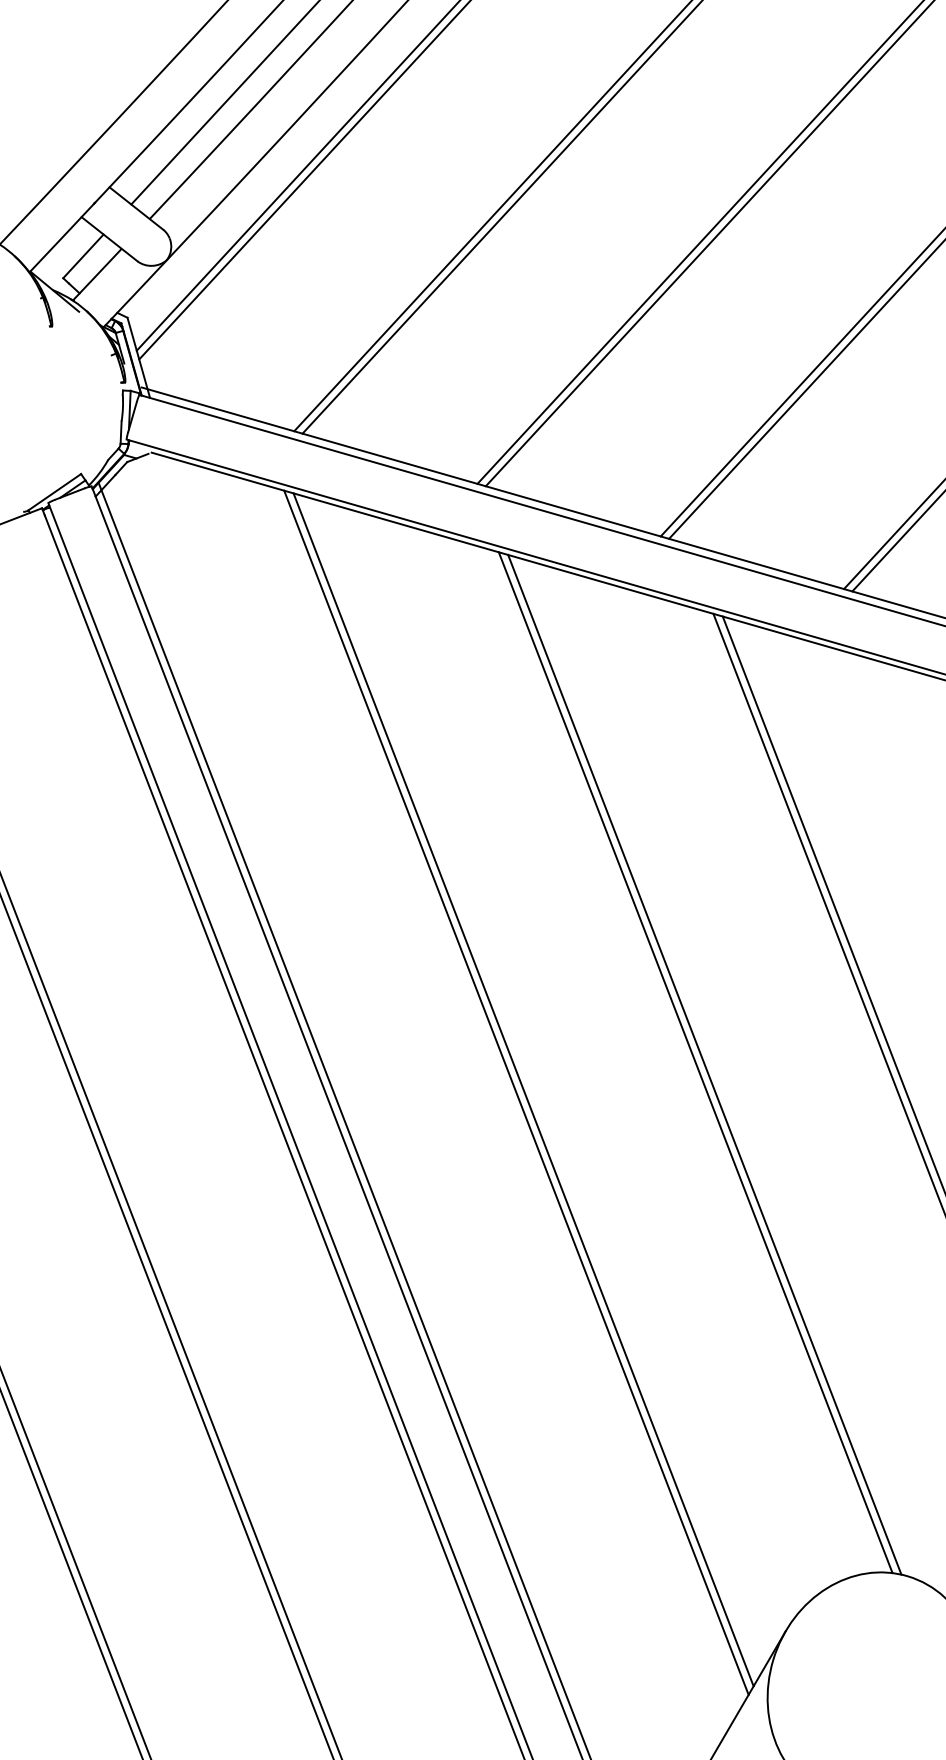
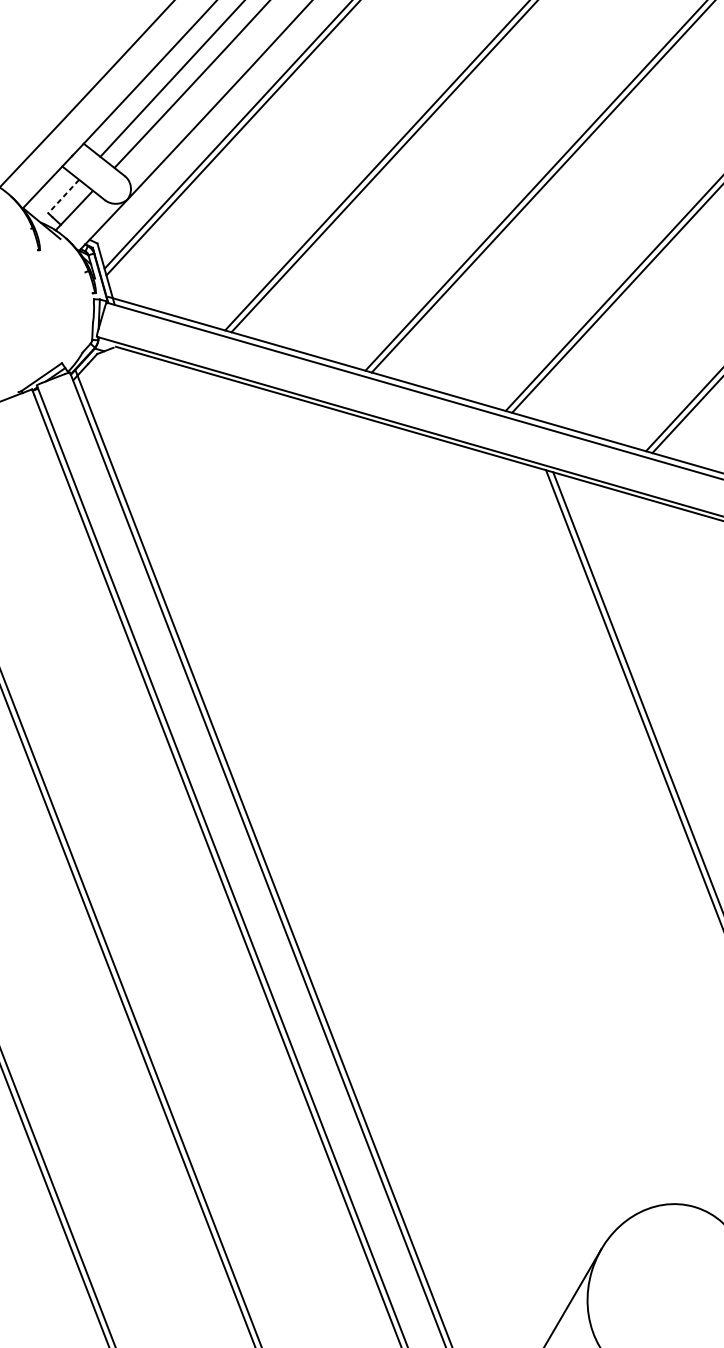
line: (83, 256) -> (63, 196), solid -> dashed
line: (695, 1062) -> (532, 813), removed
line: (704, 1064) -> (539, 815), removed
line: (523, 1089) -> (400, 834), removed
line: (516, 1092) -> (395, 836), removed

